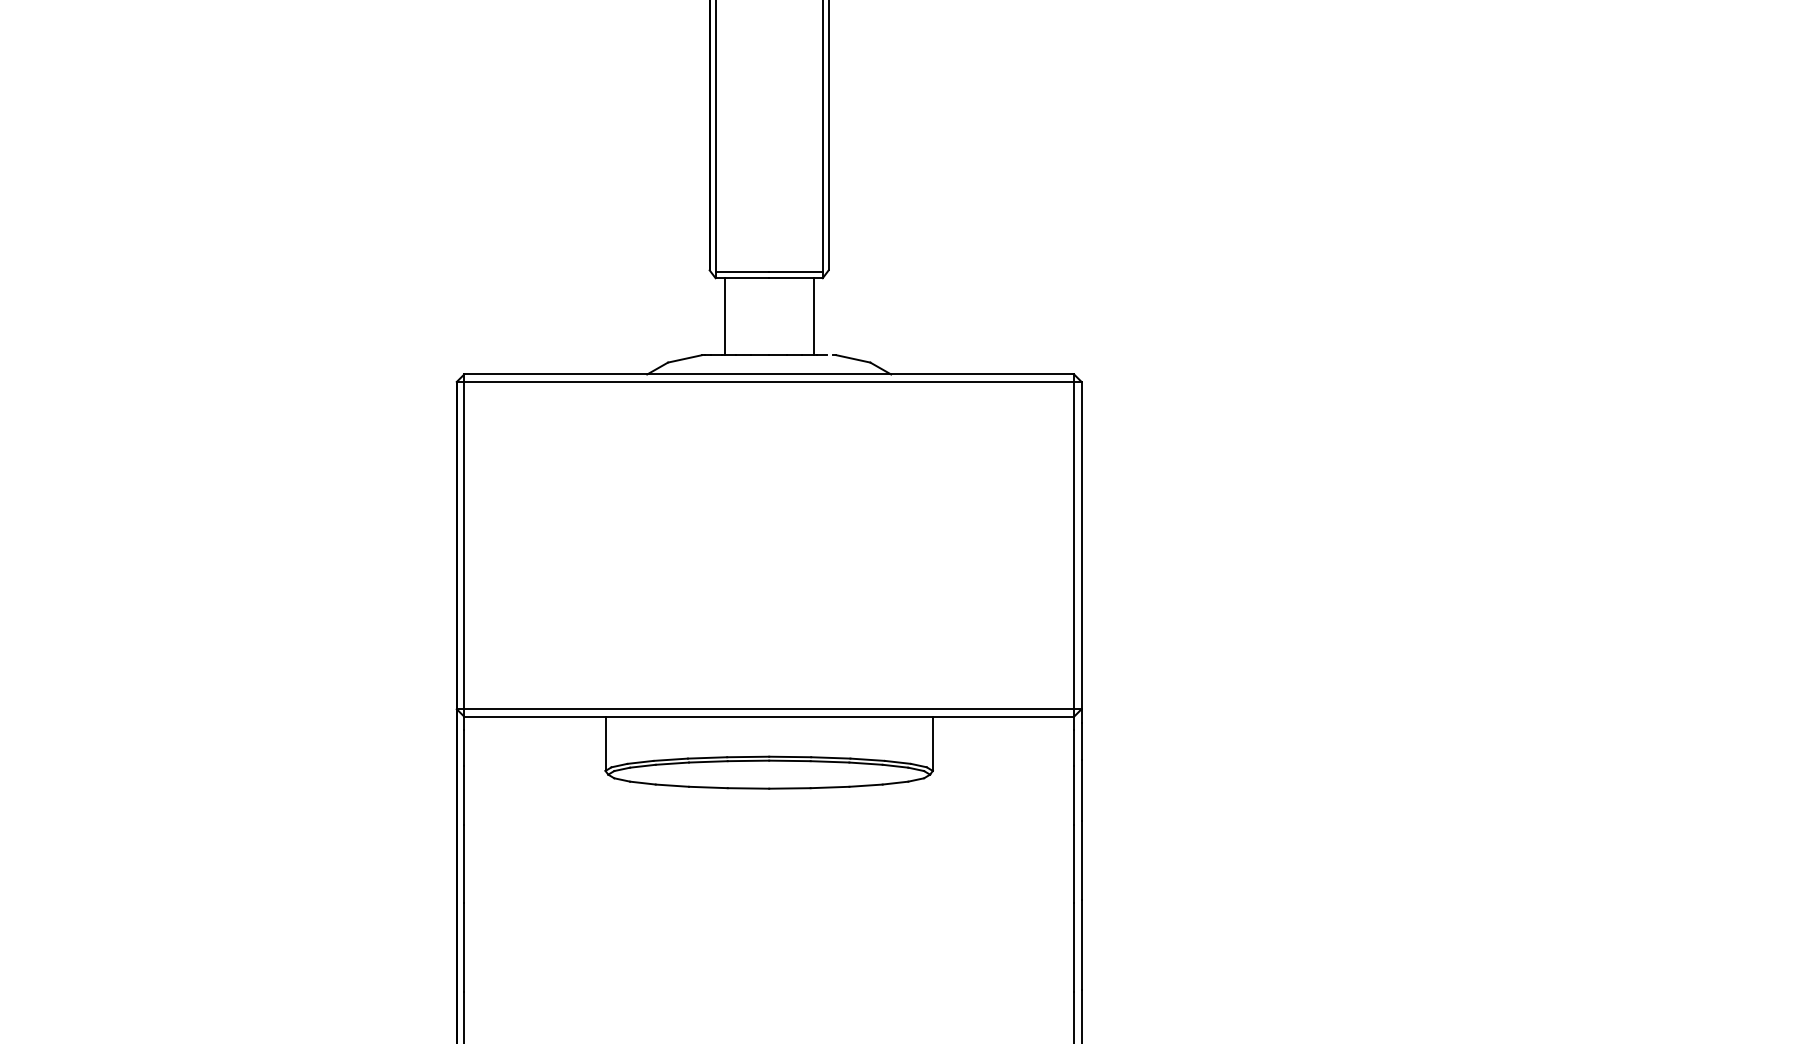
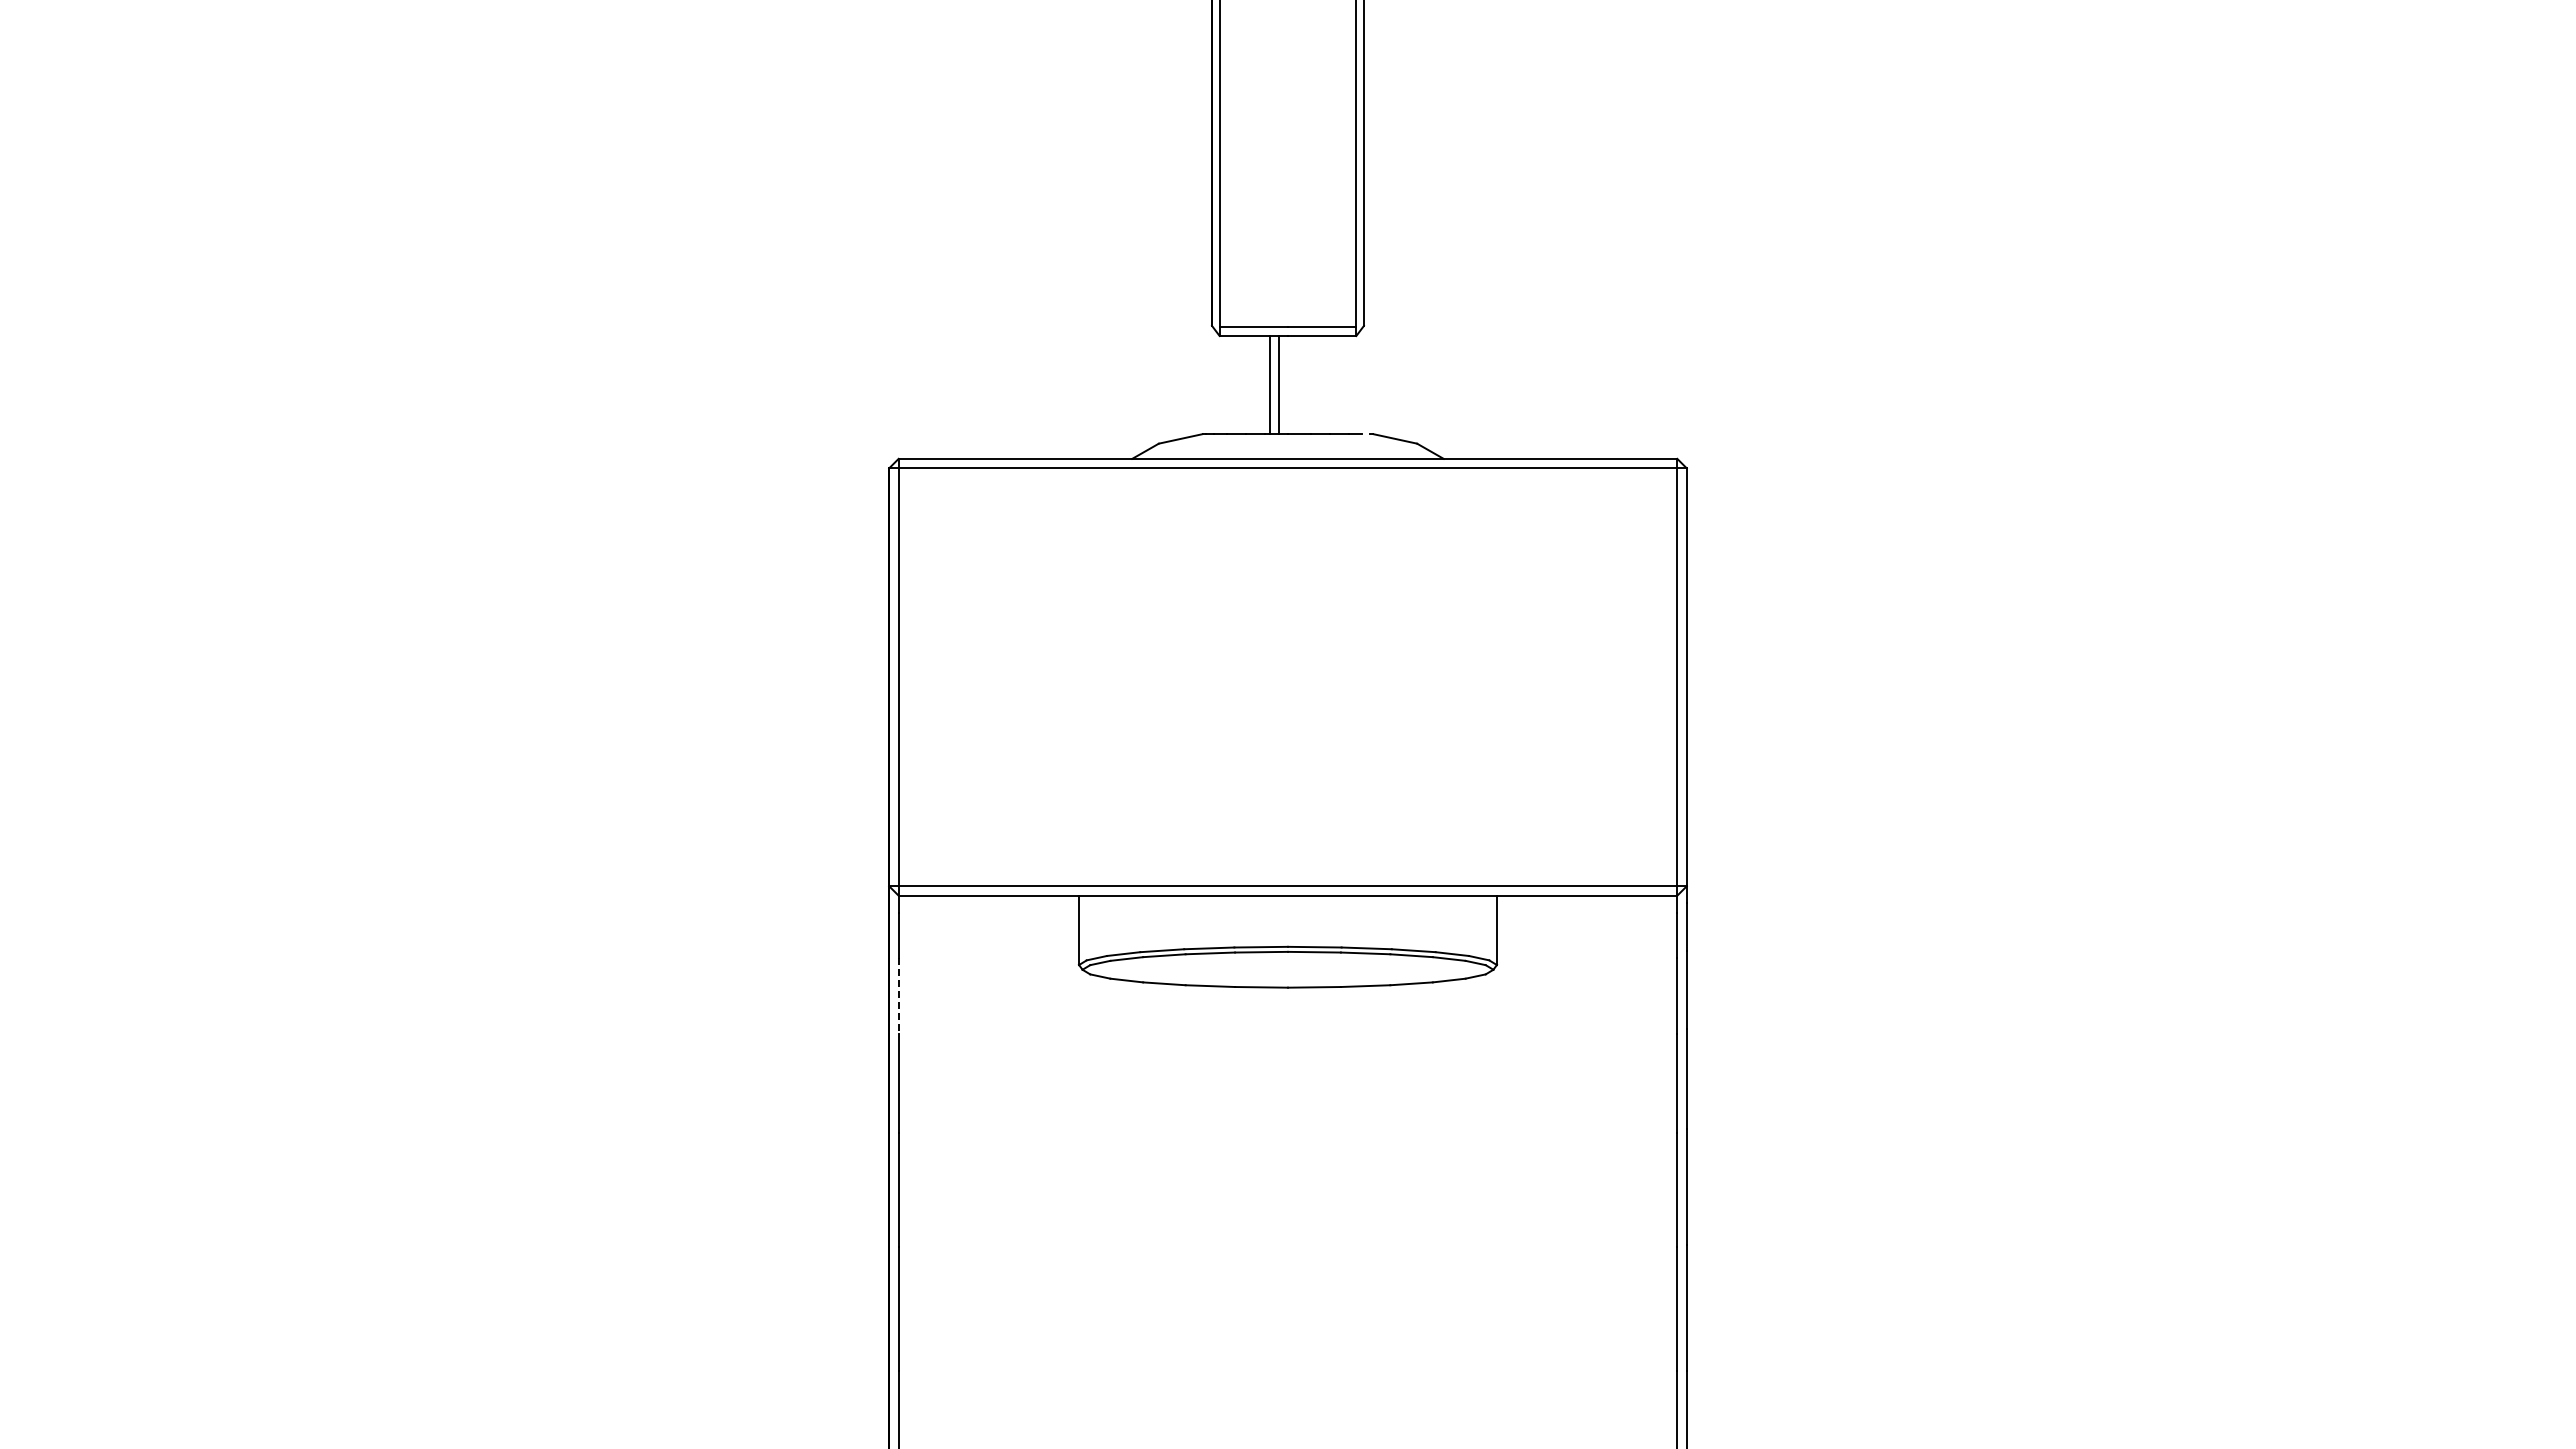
line: (724, 316) -> (1279, 384), moved
line: (813, 316) -> (1269, 384), moved
line: (464, 795) -> (898, 996), solid -> dashed

